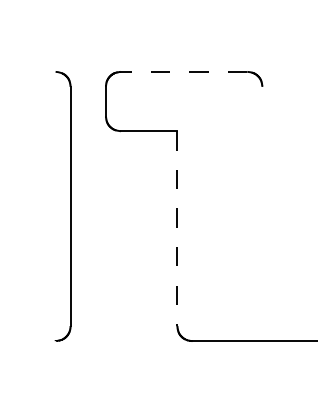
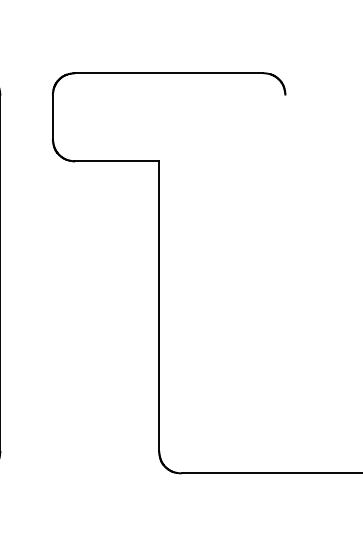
line: (183, 71) -> (168, 72), dashed -> solid
line: (177, 229) -> (159, 307), dashed -> solid

